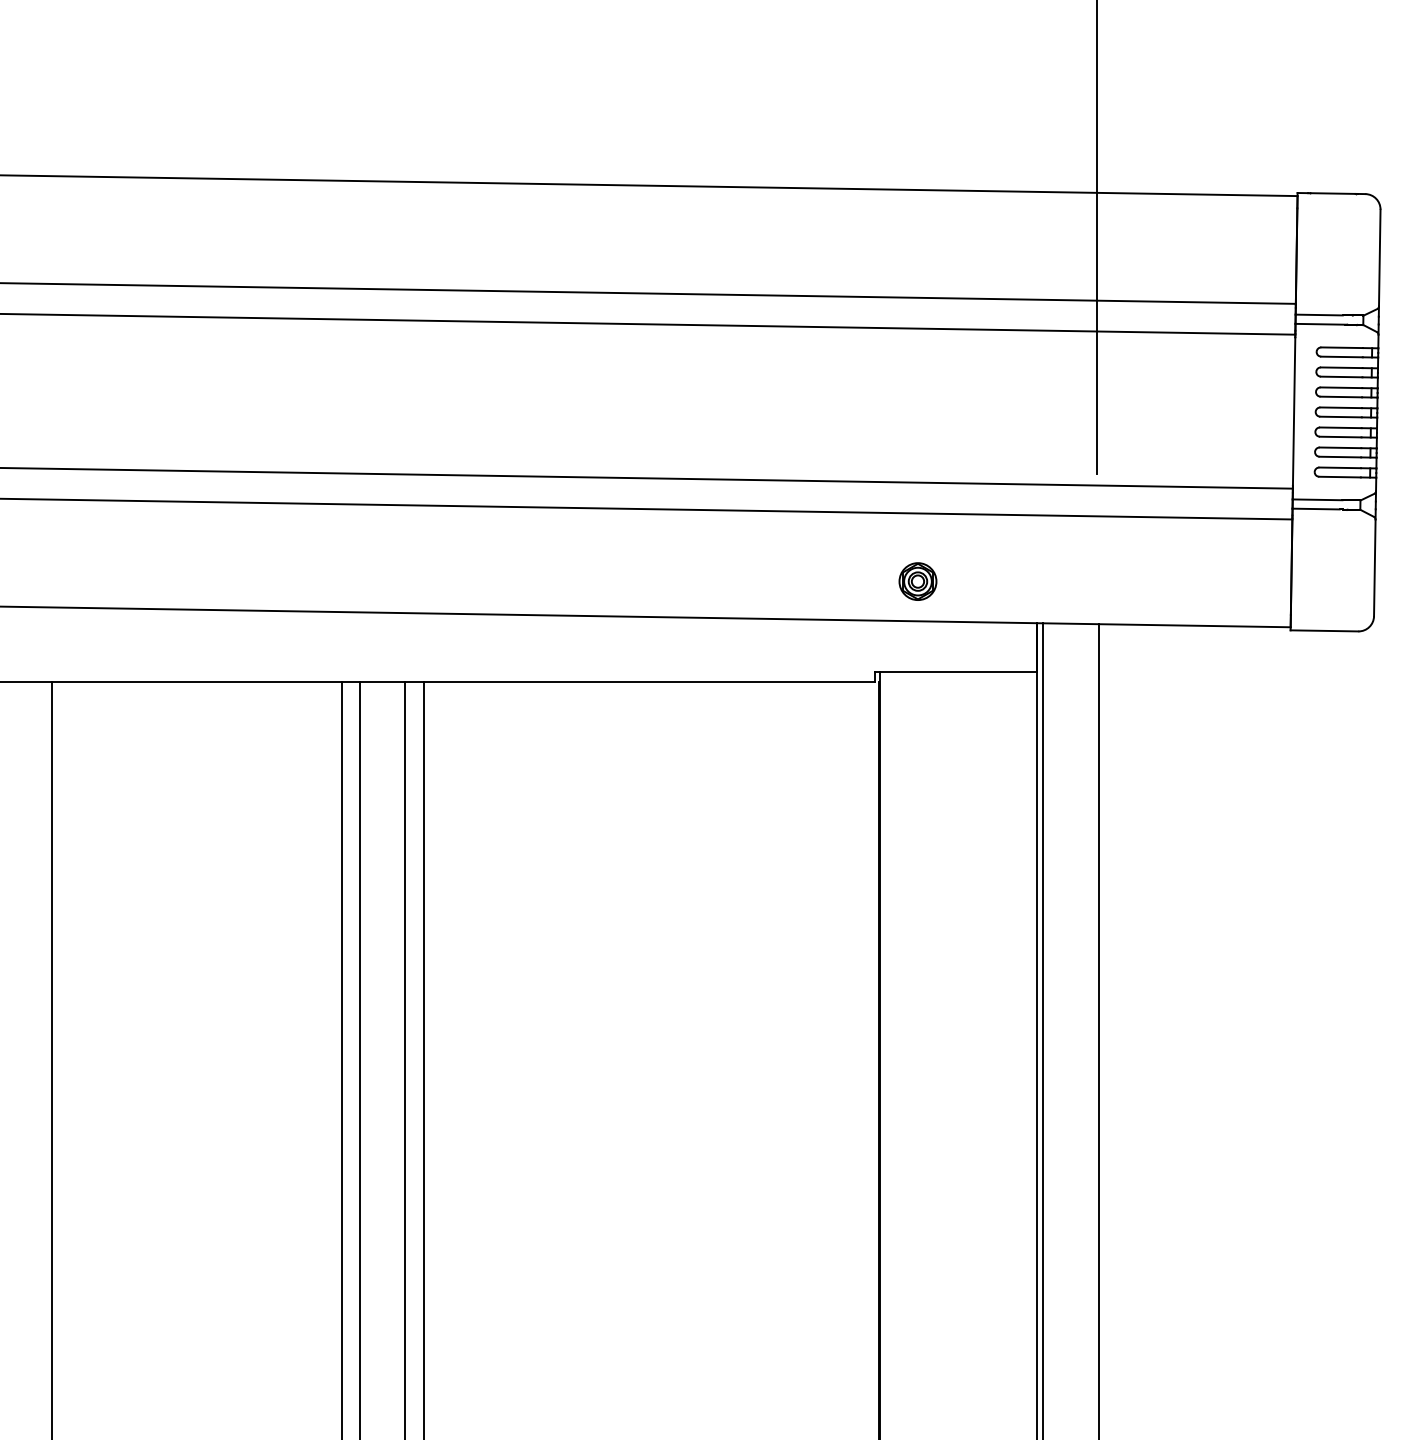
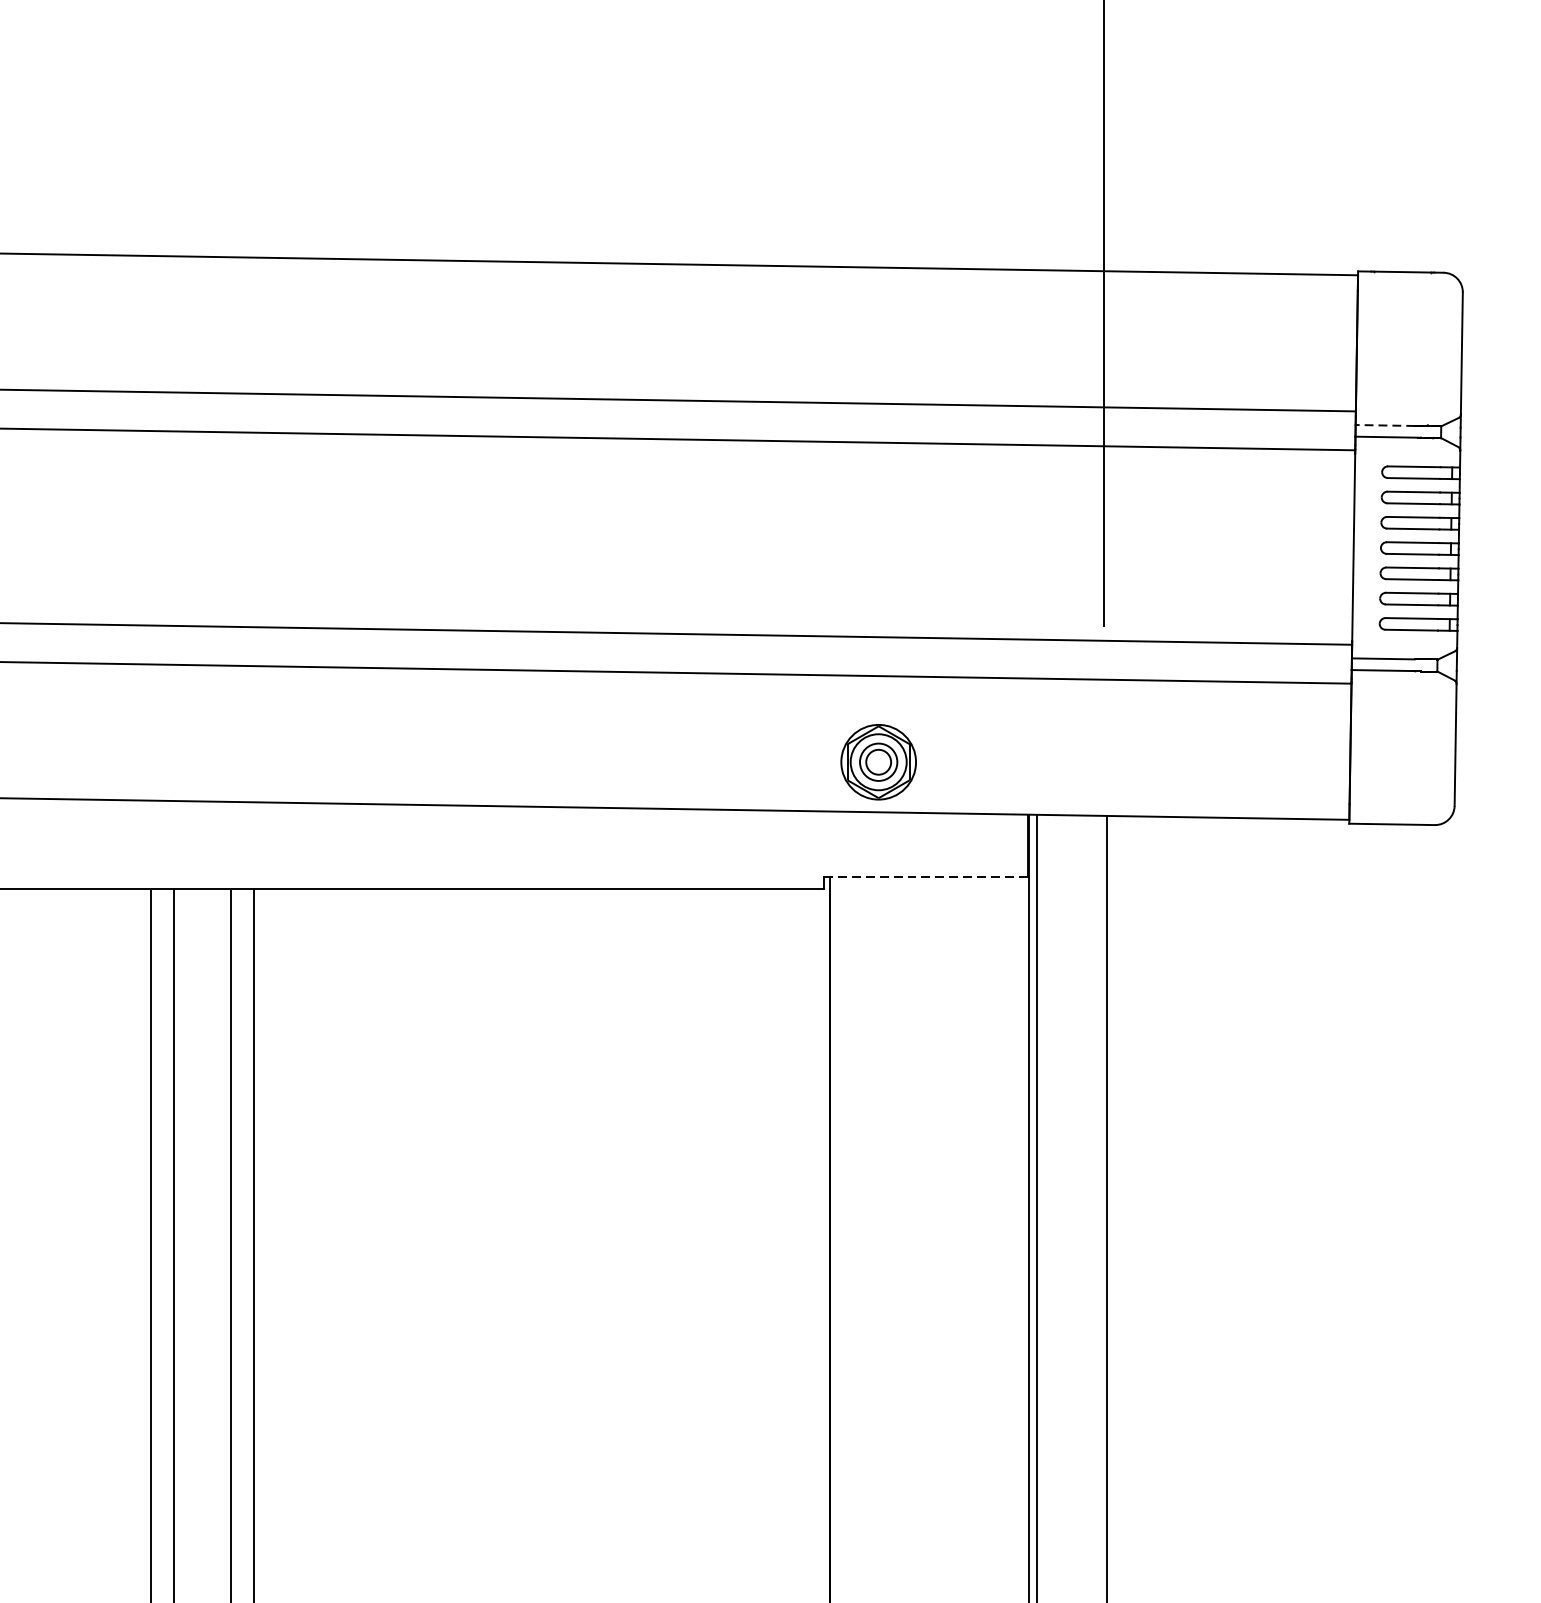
line: (1319, 315) -> (1385, 426), solid -> dashed
part: (917, 581) -> (878, 762), size x1.6
line: (955, 672) -> (926, 876), solid -> dashed

